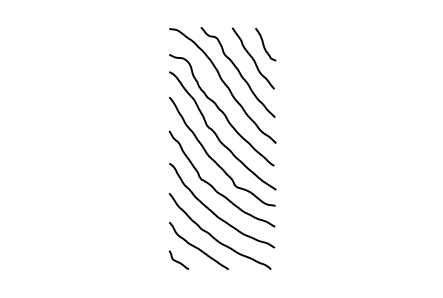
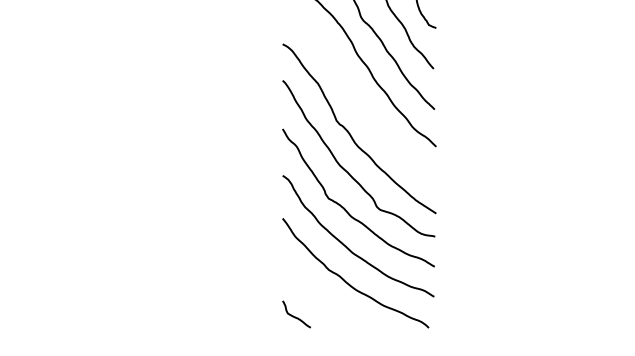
curve: (221, 110) -> (357, 99), removed
curve: (198, 247) -> (324, 296), removed

